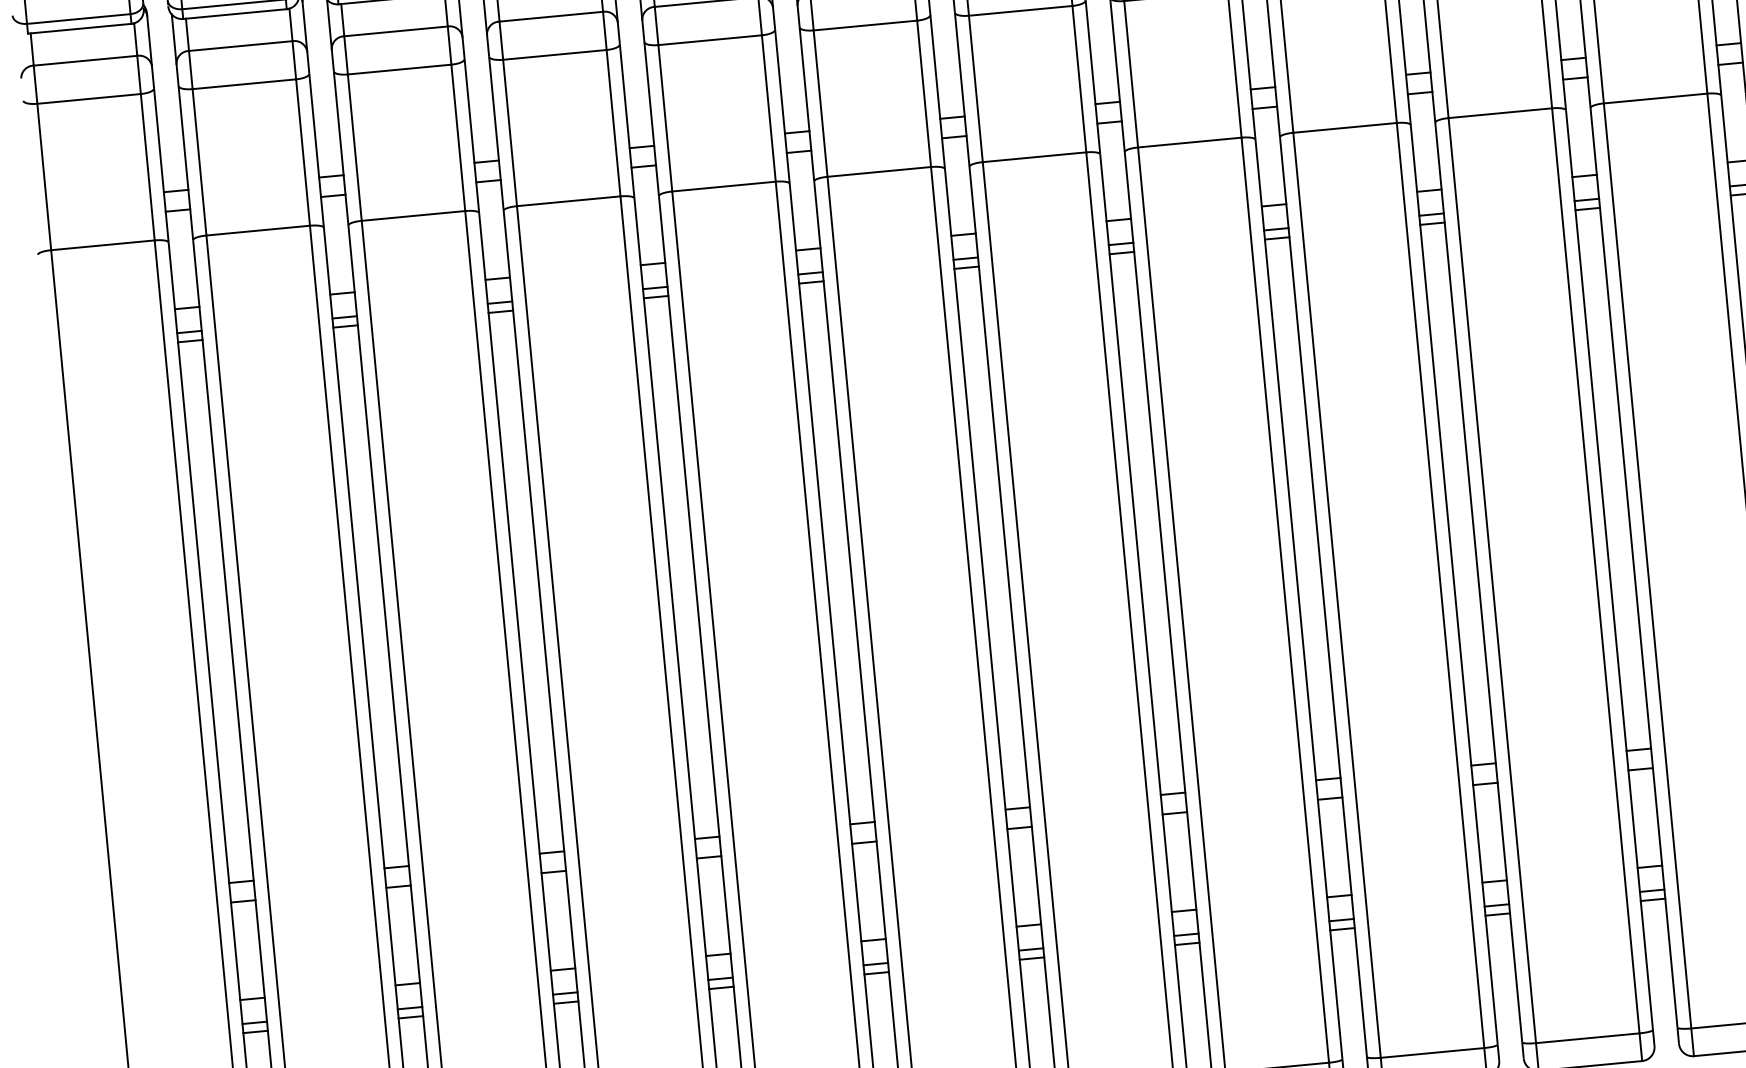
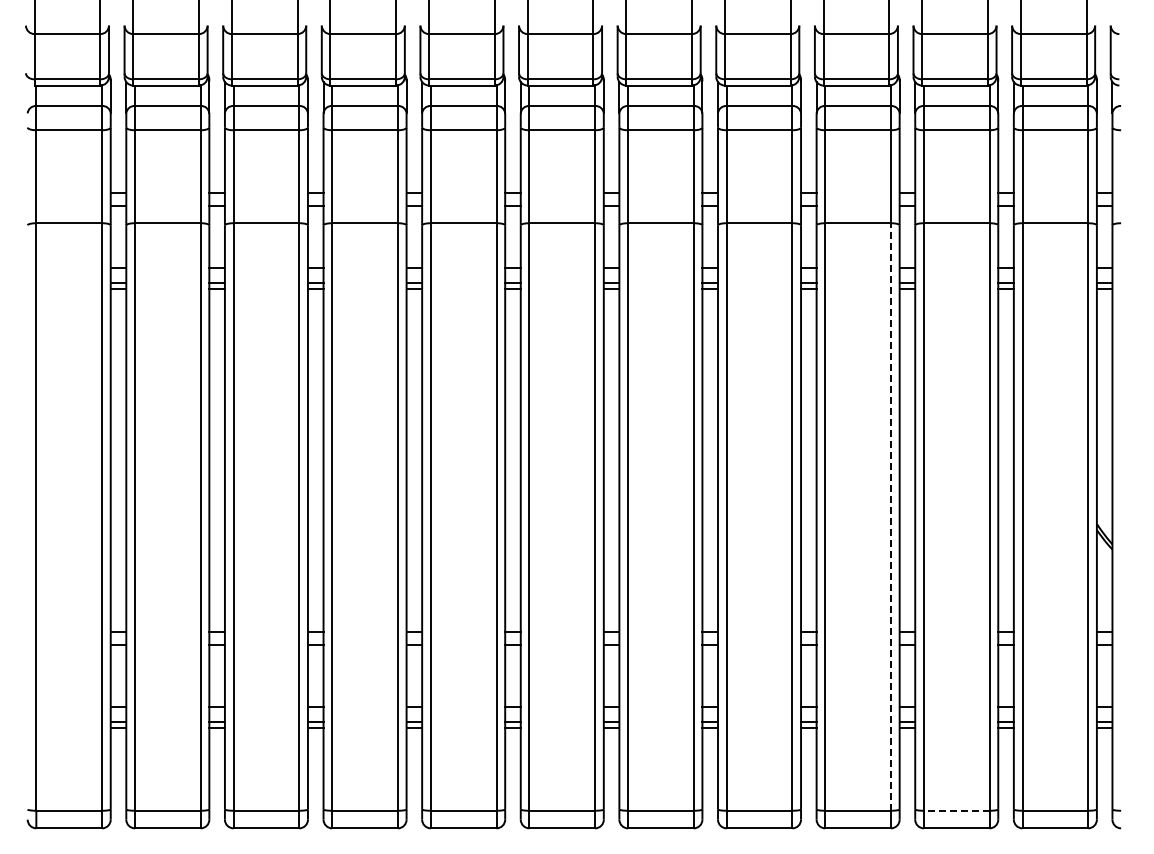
line: (1441, 586) -> (891, 517), solid -> dashed
line: (1587, 1037) -> (956, 810), solid -> dashed

